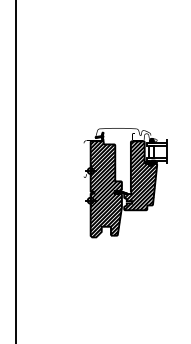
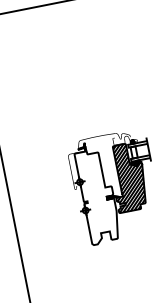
hatch: (105, 189) -> (97, 197), removed

